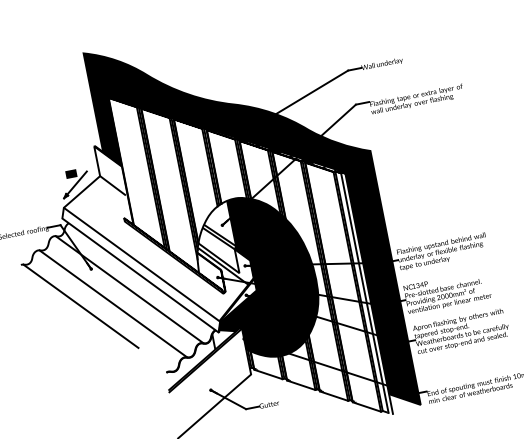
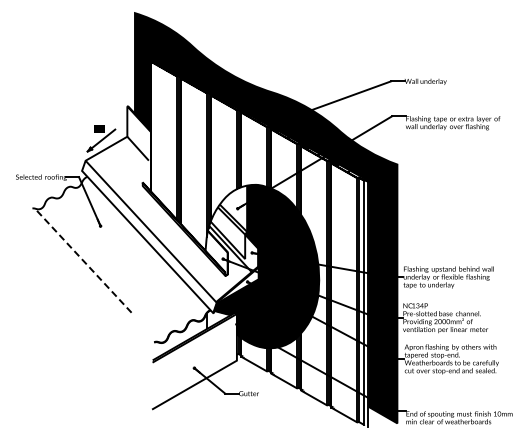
line: (129, 289) -> (134, 253), removed
line: (113, 303) -> (115, 264), removed
line: (80, 306) -> (82, 260), solid -> dashed

